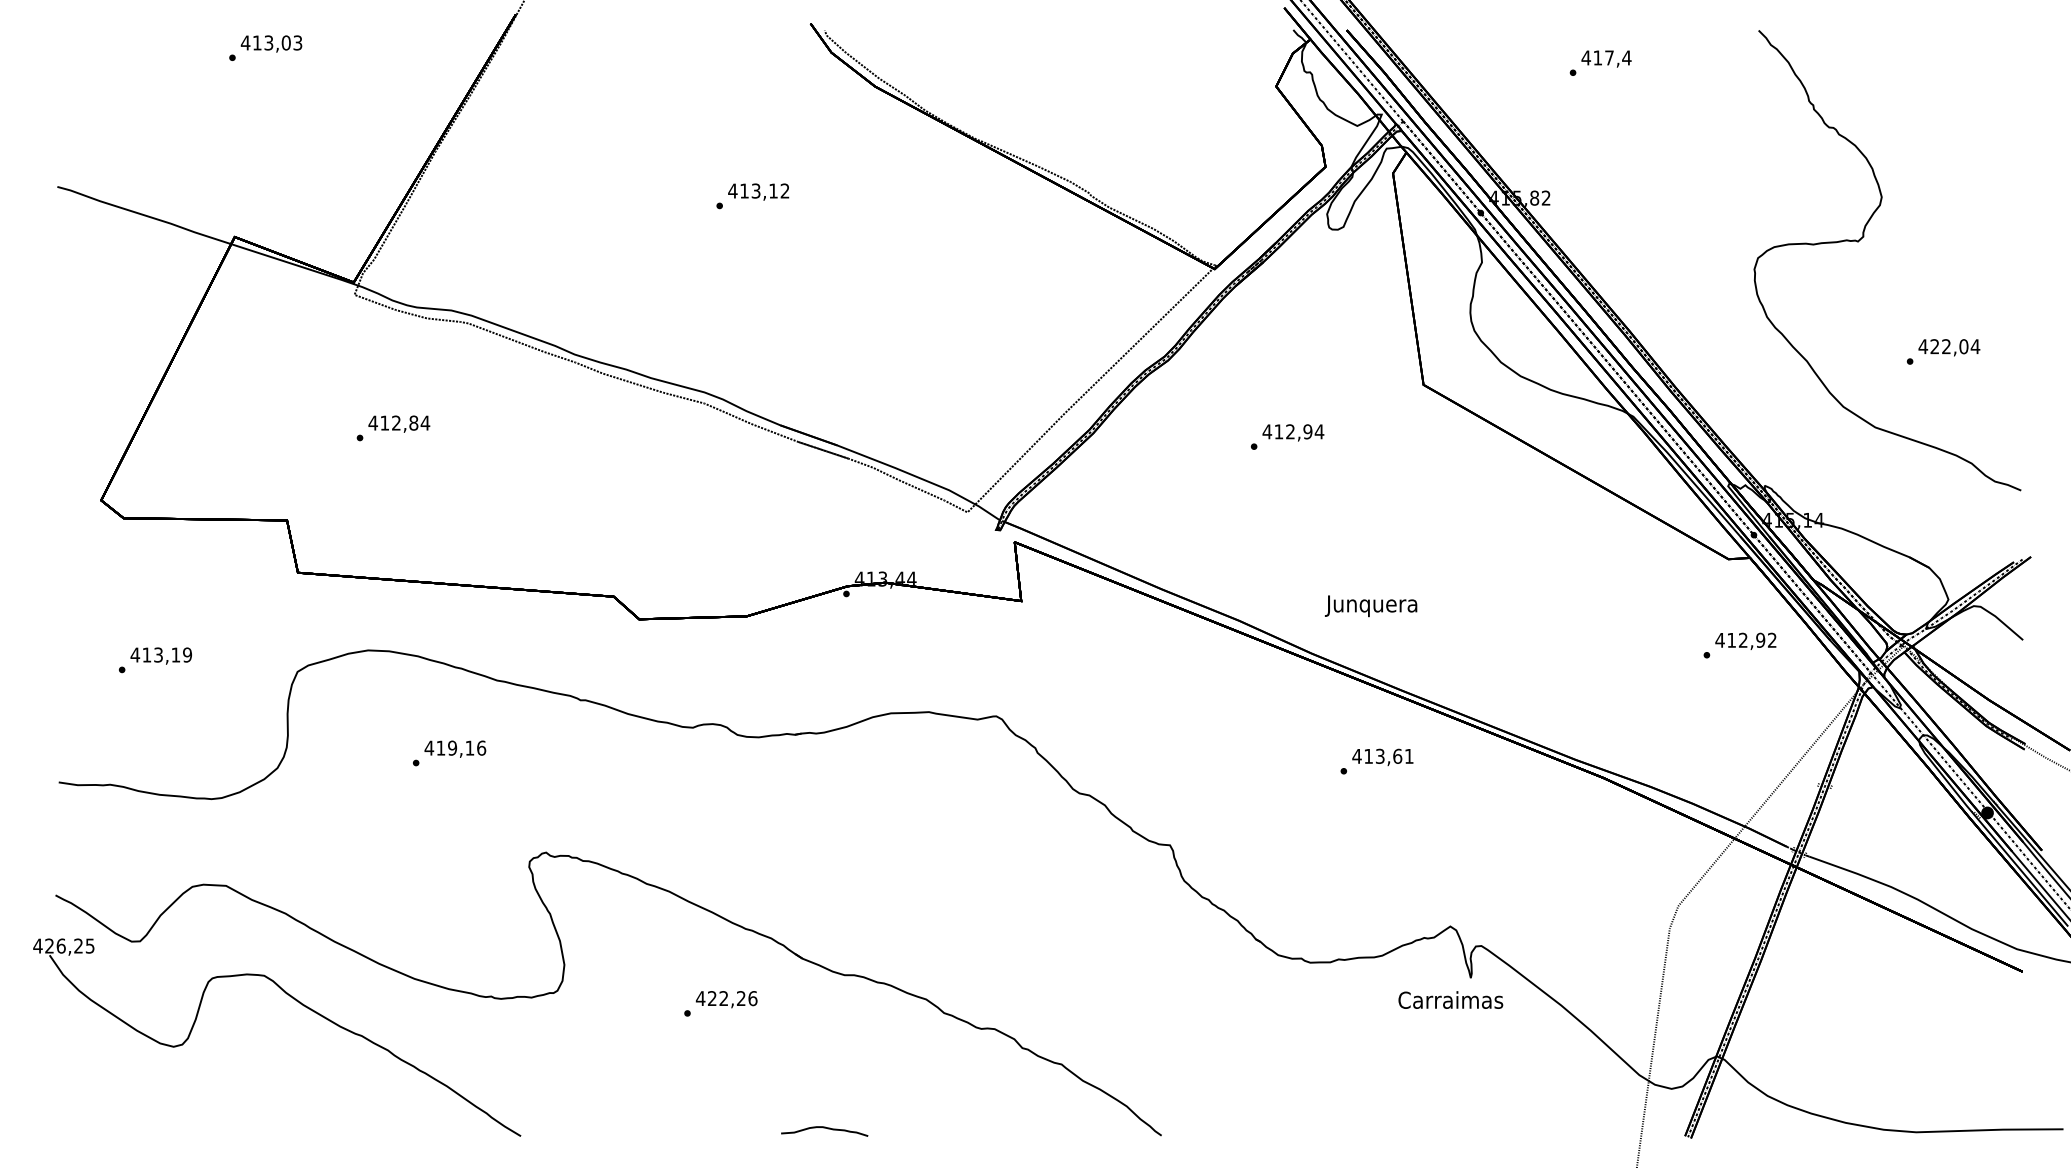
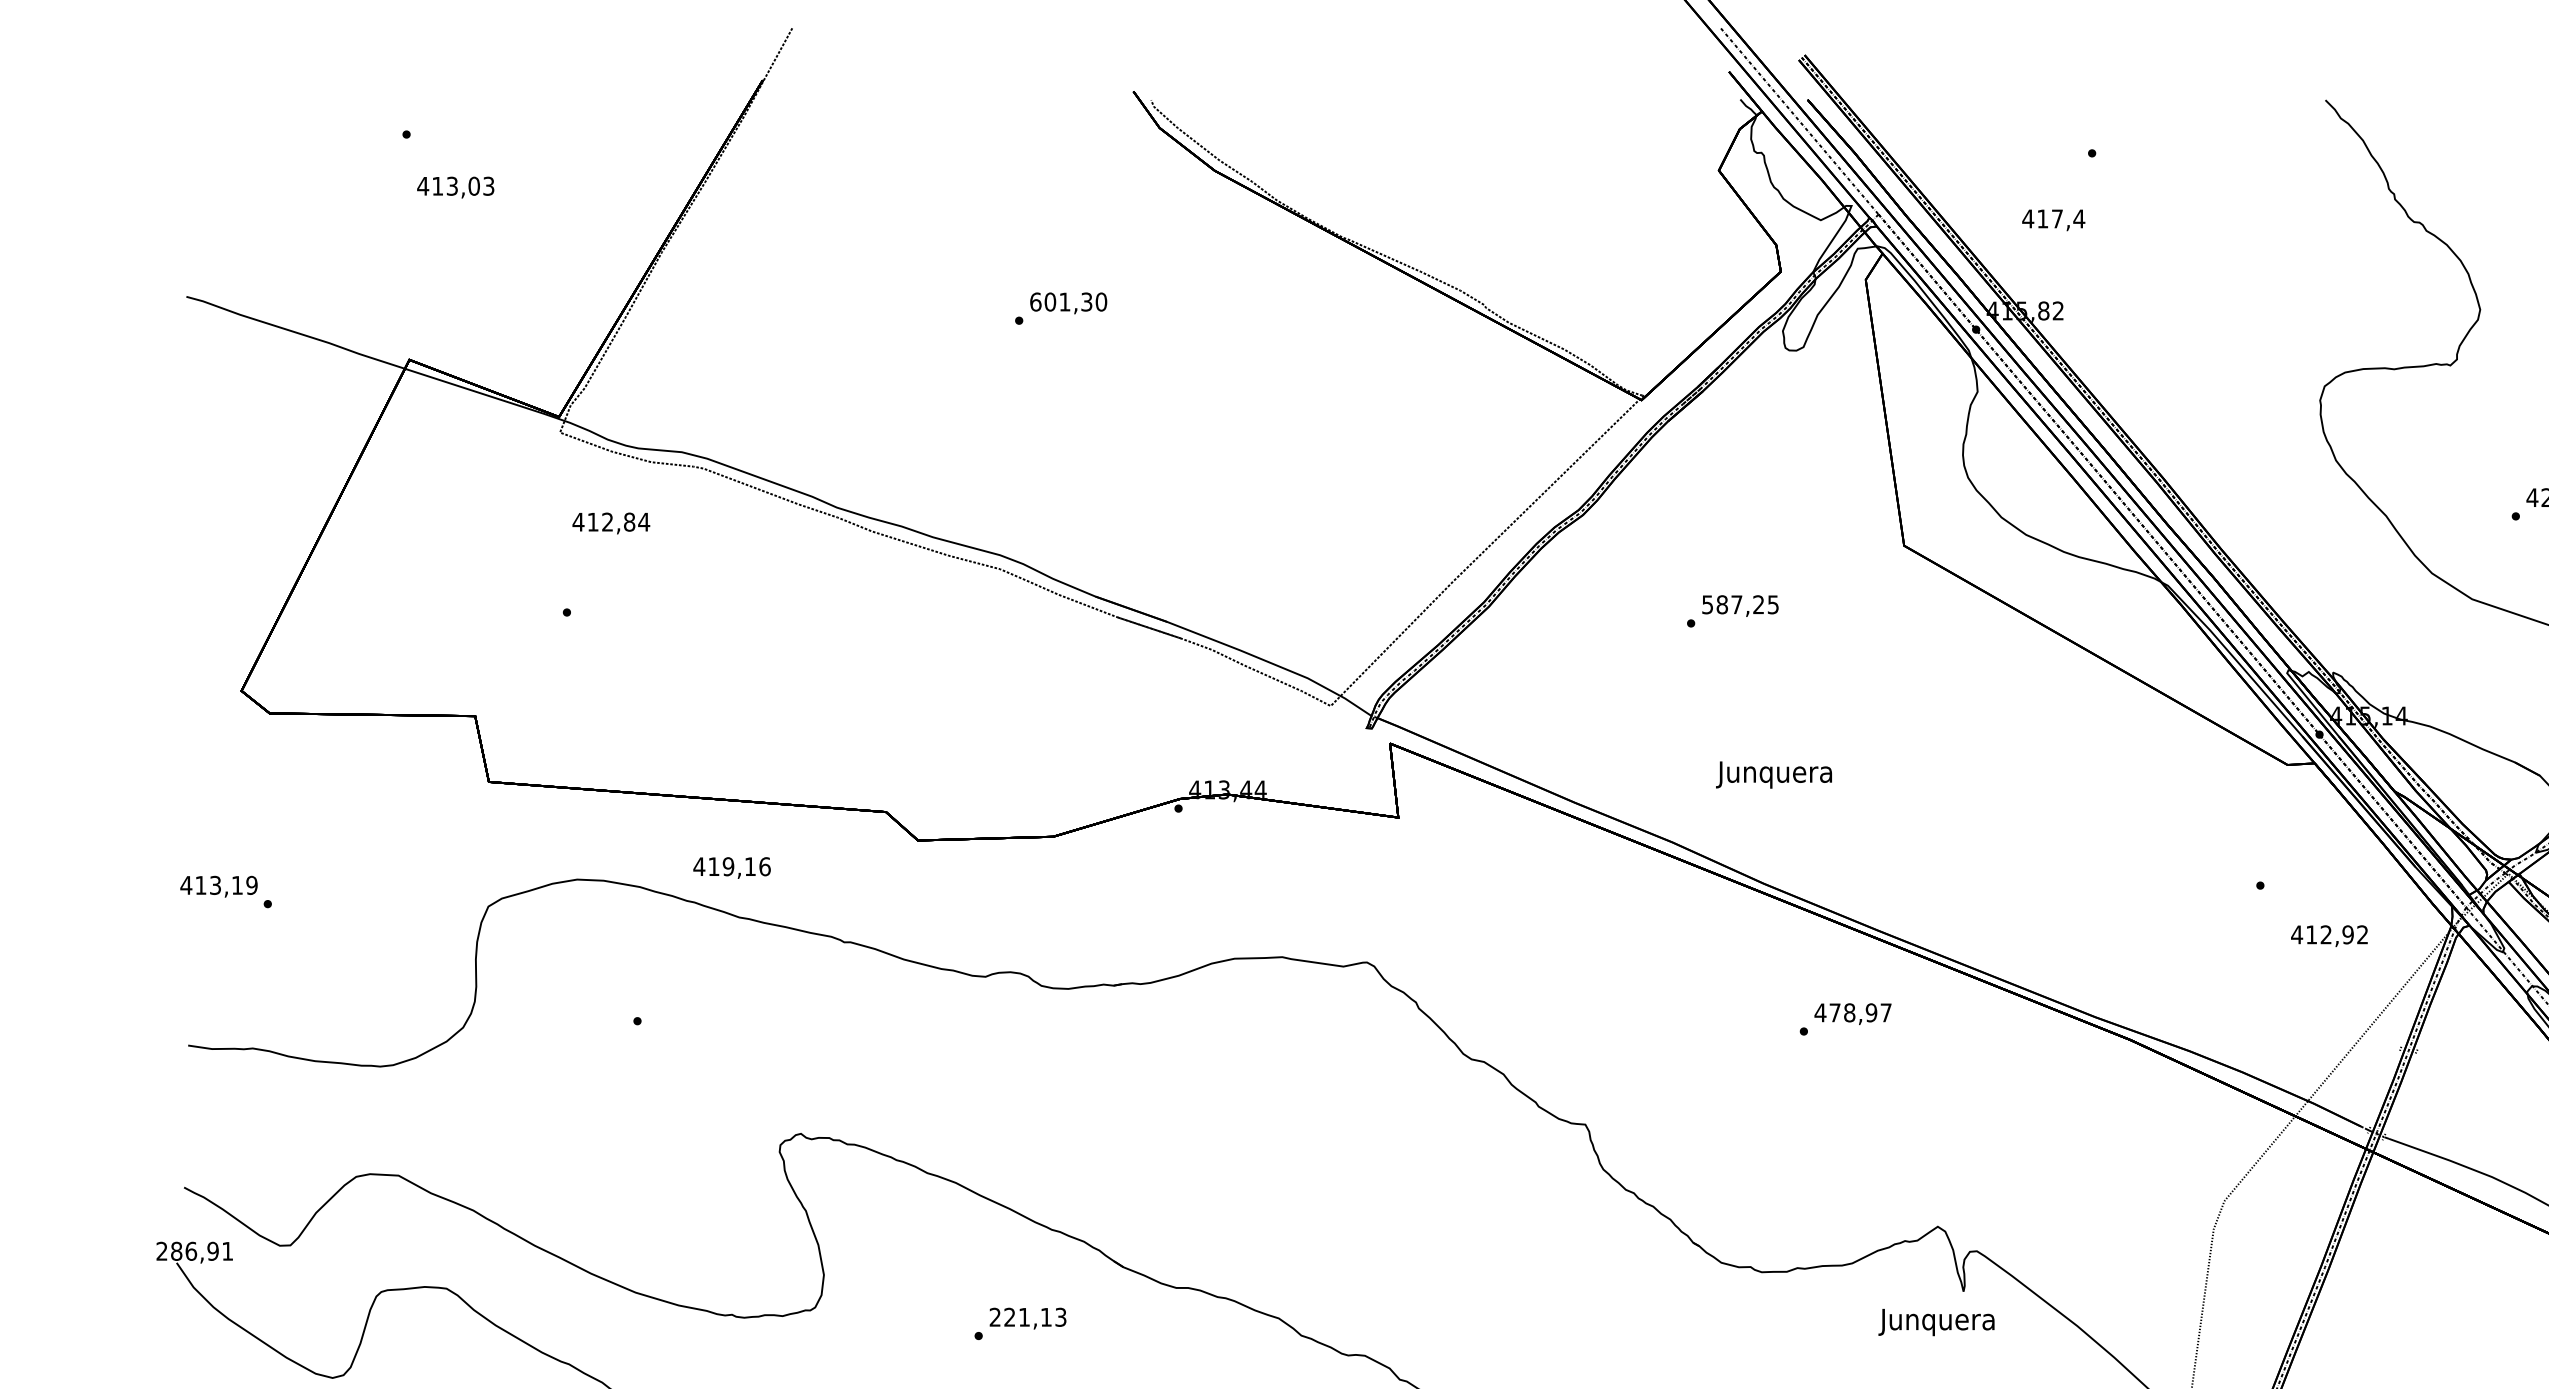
text: (271, 43) -> (455, 186), moved
text: (1606, 58) -> (2053, 219), moved
text: (758, 190) -> (1067, 301), 413,12 -> 601,30
text: (399, 423) -> (611, 522), moved
text: (1293, 431) -> (1740, 604), 412,94 -> 587,25
text: (1371, 606) -> (1774, 775), moved
text: (1745, 640) -> (2329, 935), moved
text: (160, 655) -> (218, 885), moved
text: (455, 748) -> (732, 867), moved
text: (1388, 755) -> (1860, 1011), 413,61 -> 478,97
text: (63, 945) -> (194, 1250), 426,25 -> 286,91
text: (726, 998) -> (1027, 1317), 422,26 -> 221,13
text: (1450, 1002) -> (1938, 1322), Carraimas -> Junquera

